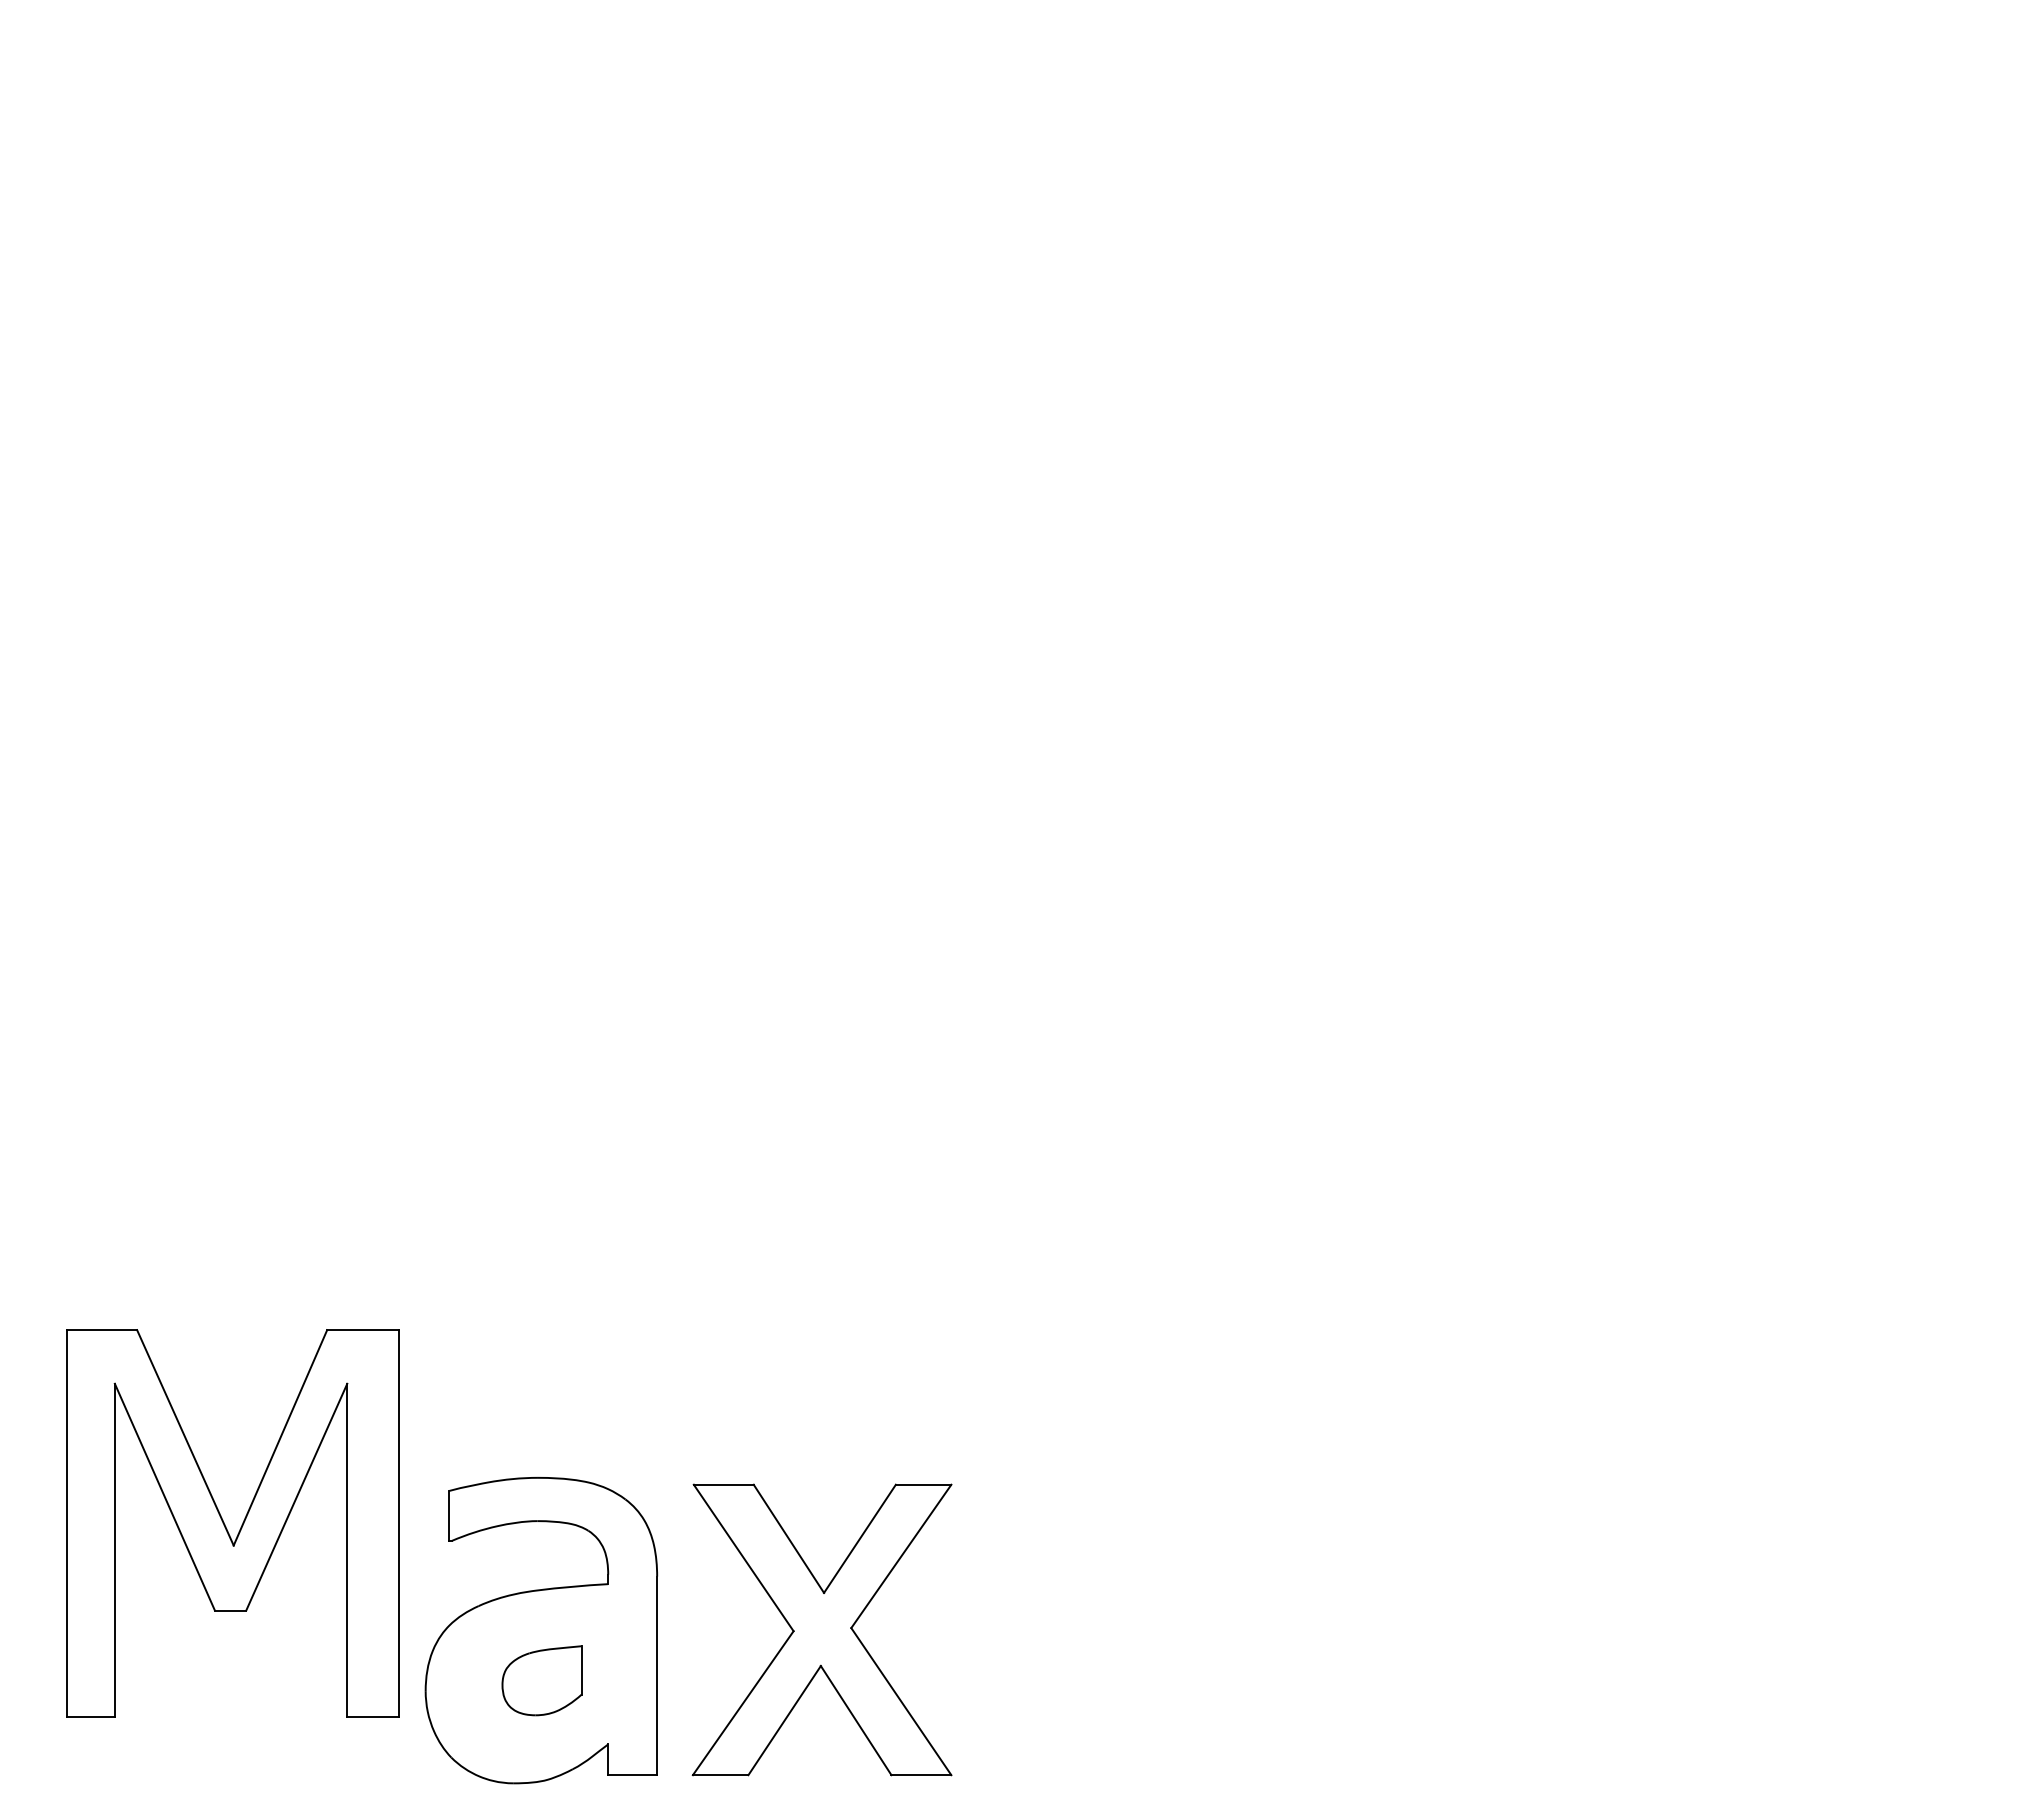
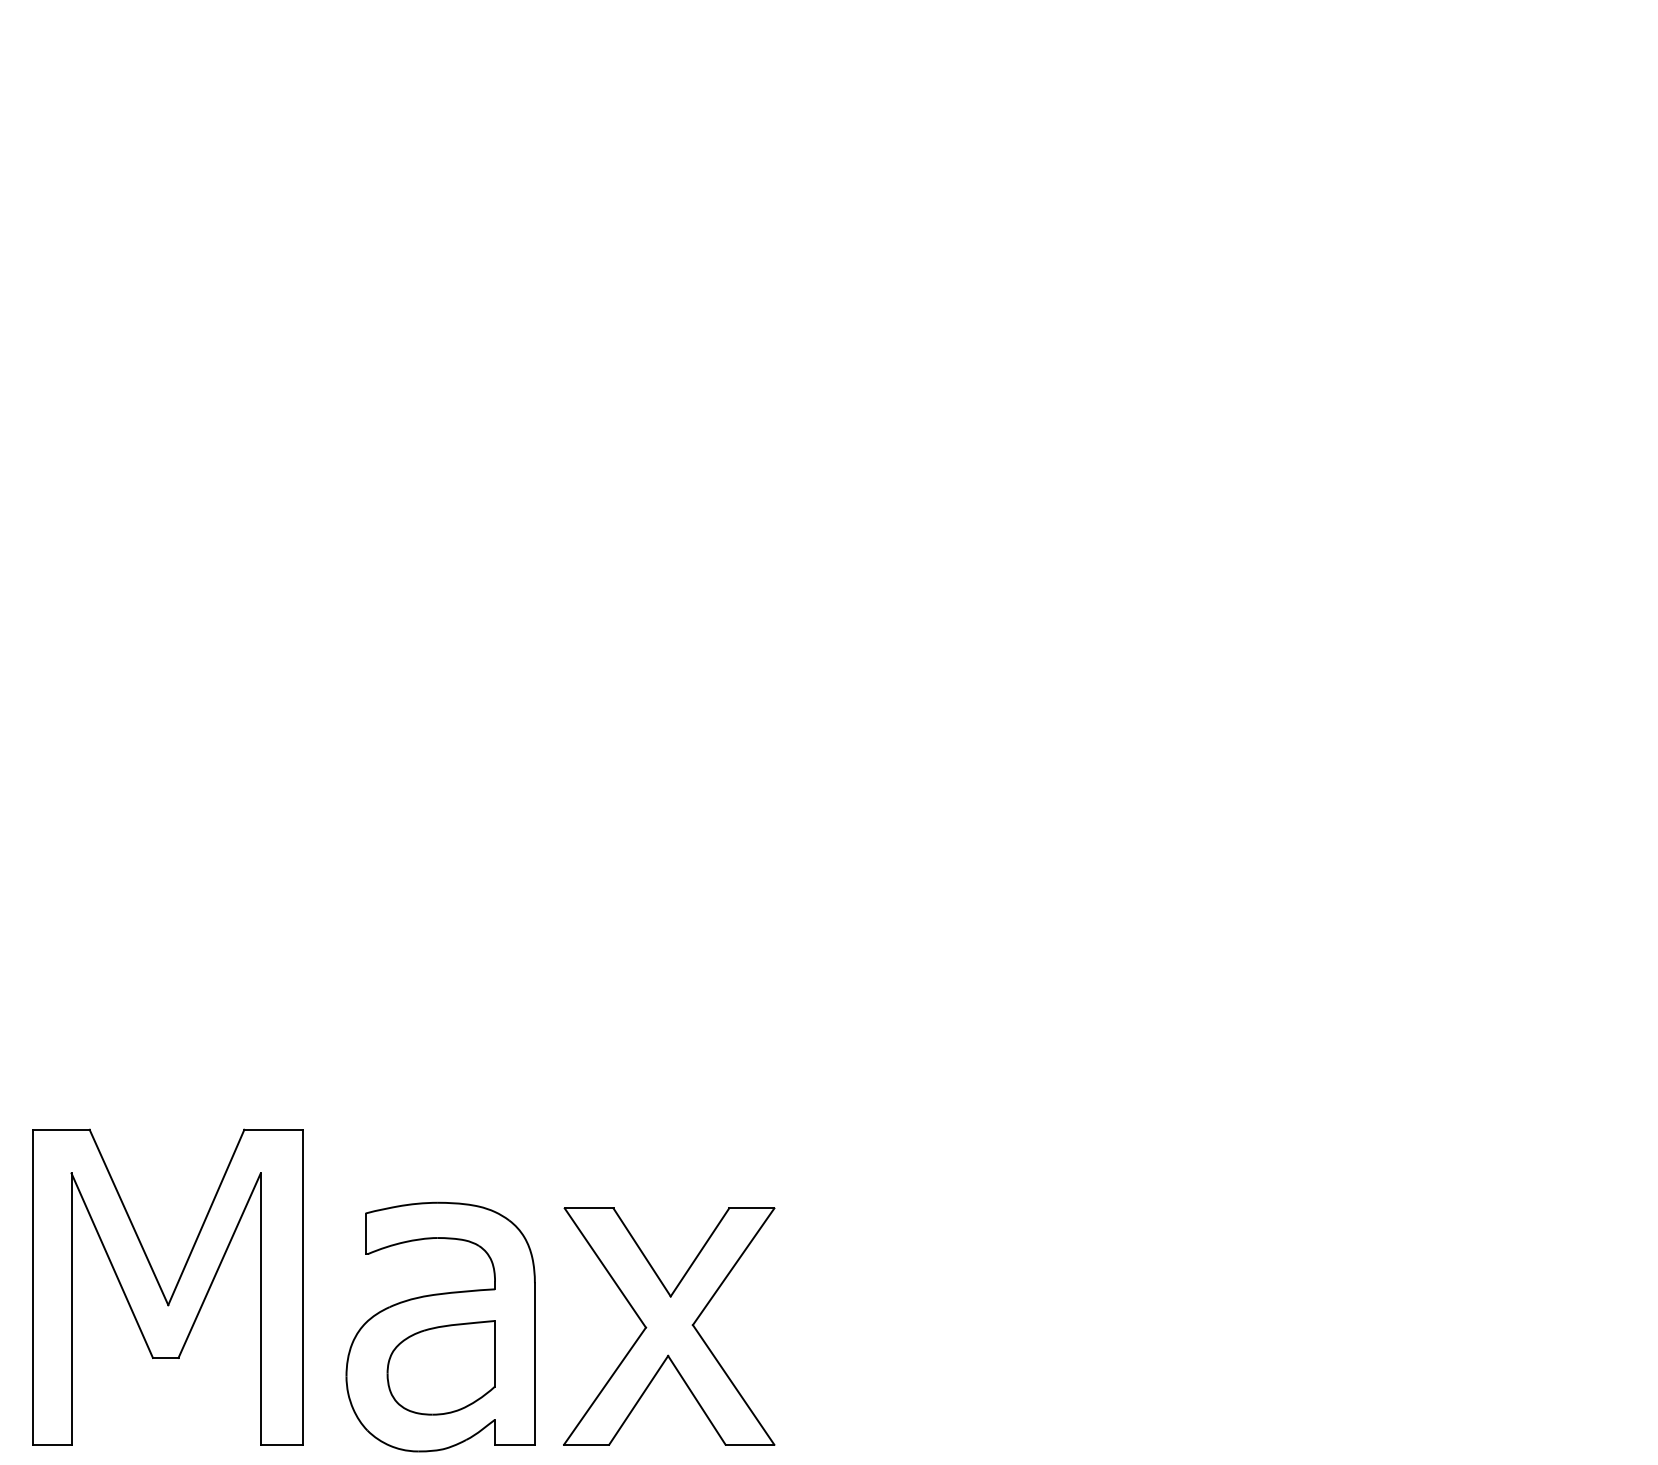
part: (226, 1526) -> (162, 1289), moved
part: (541, 1680) -> (440, 1367), size x1.67

